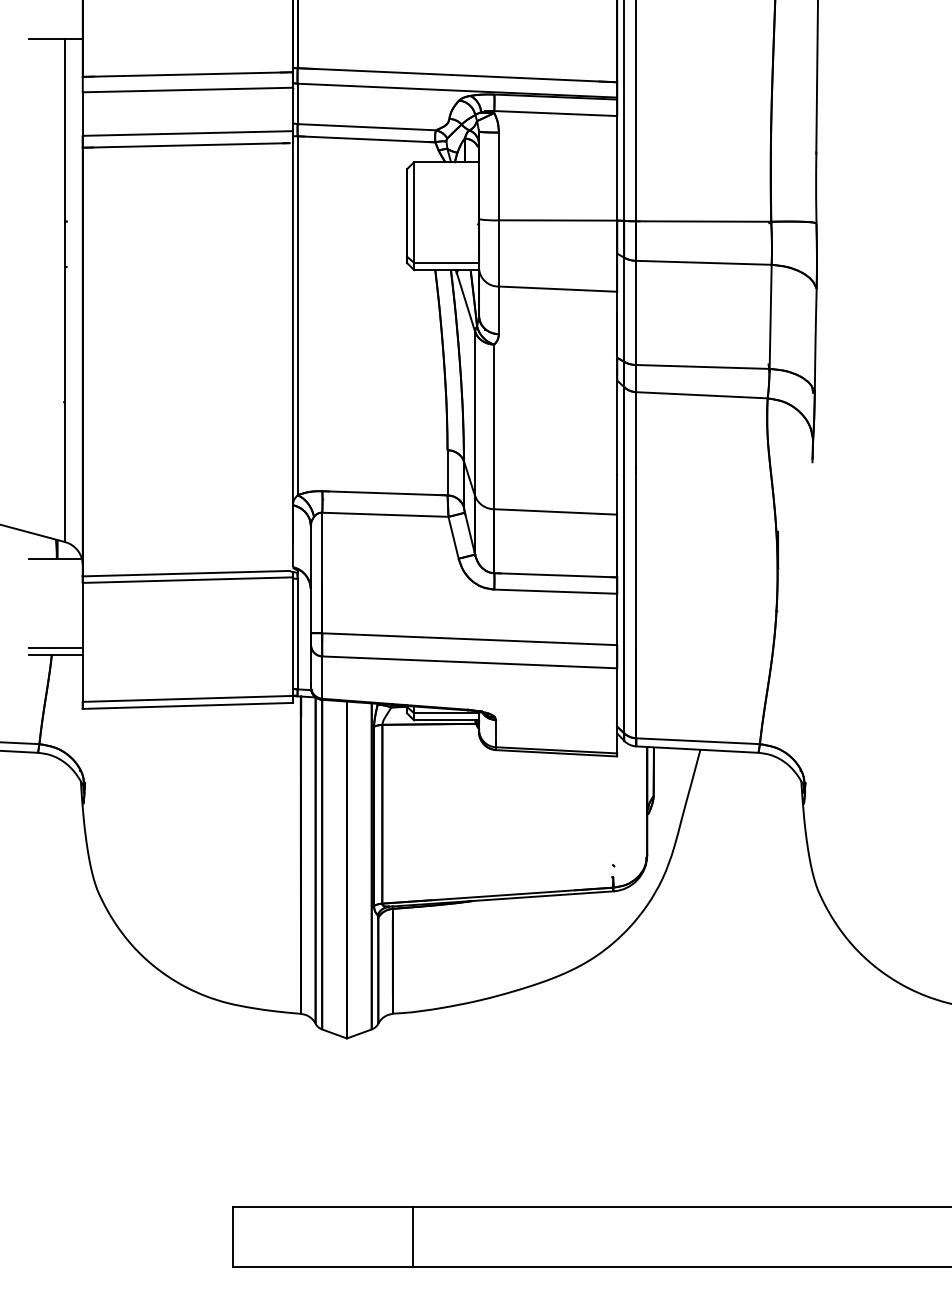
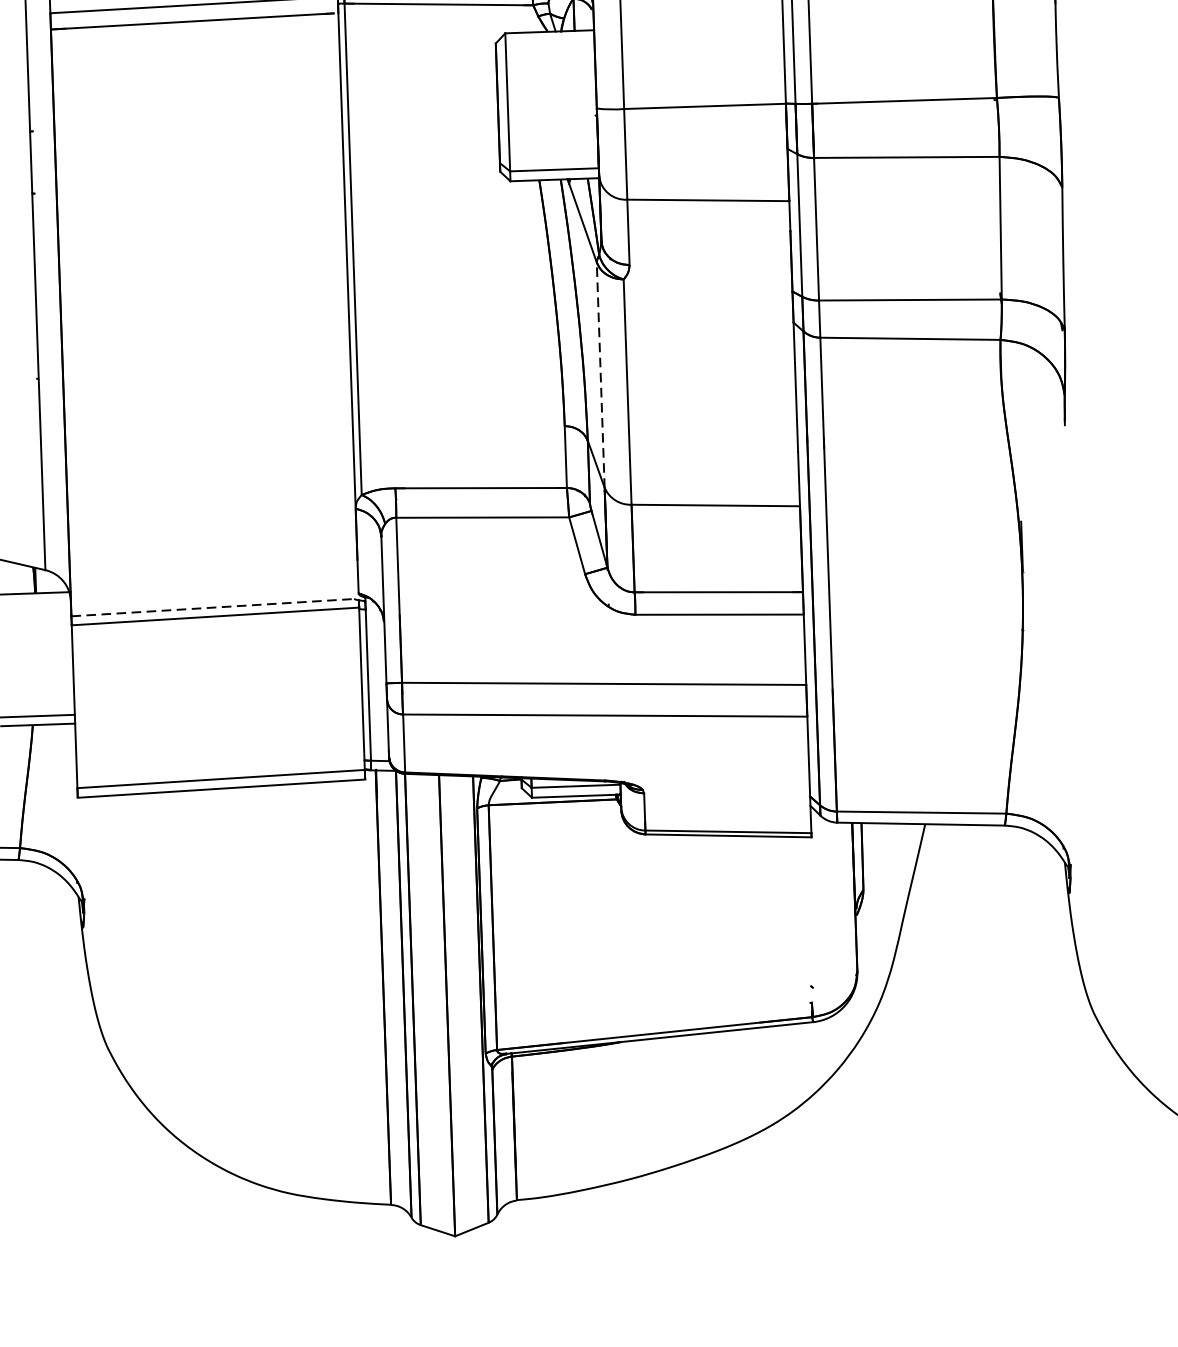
line: (475, 413) -> (601, 374), solid -> dashed
line: (186, 573) -> (213, 607), solid -> dashed

